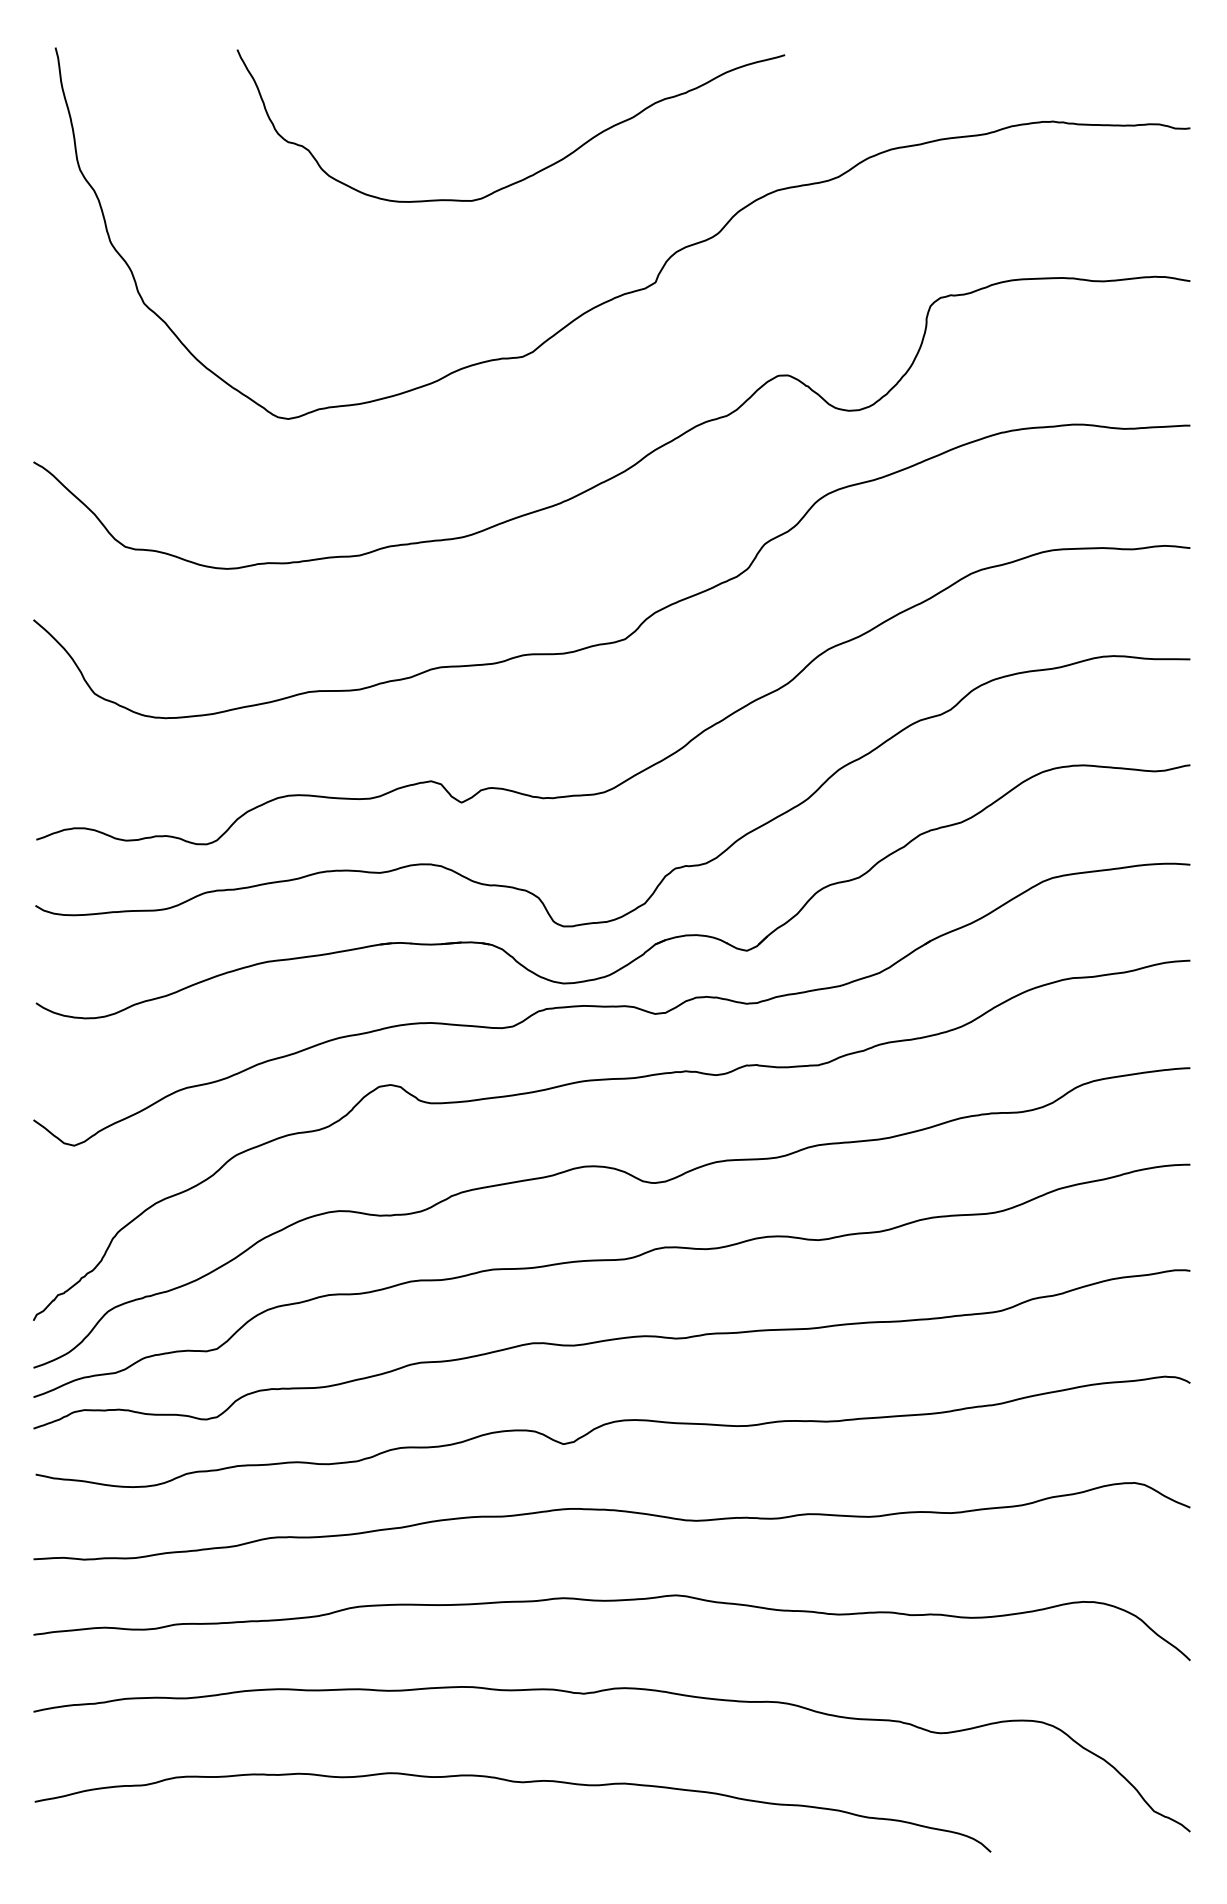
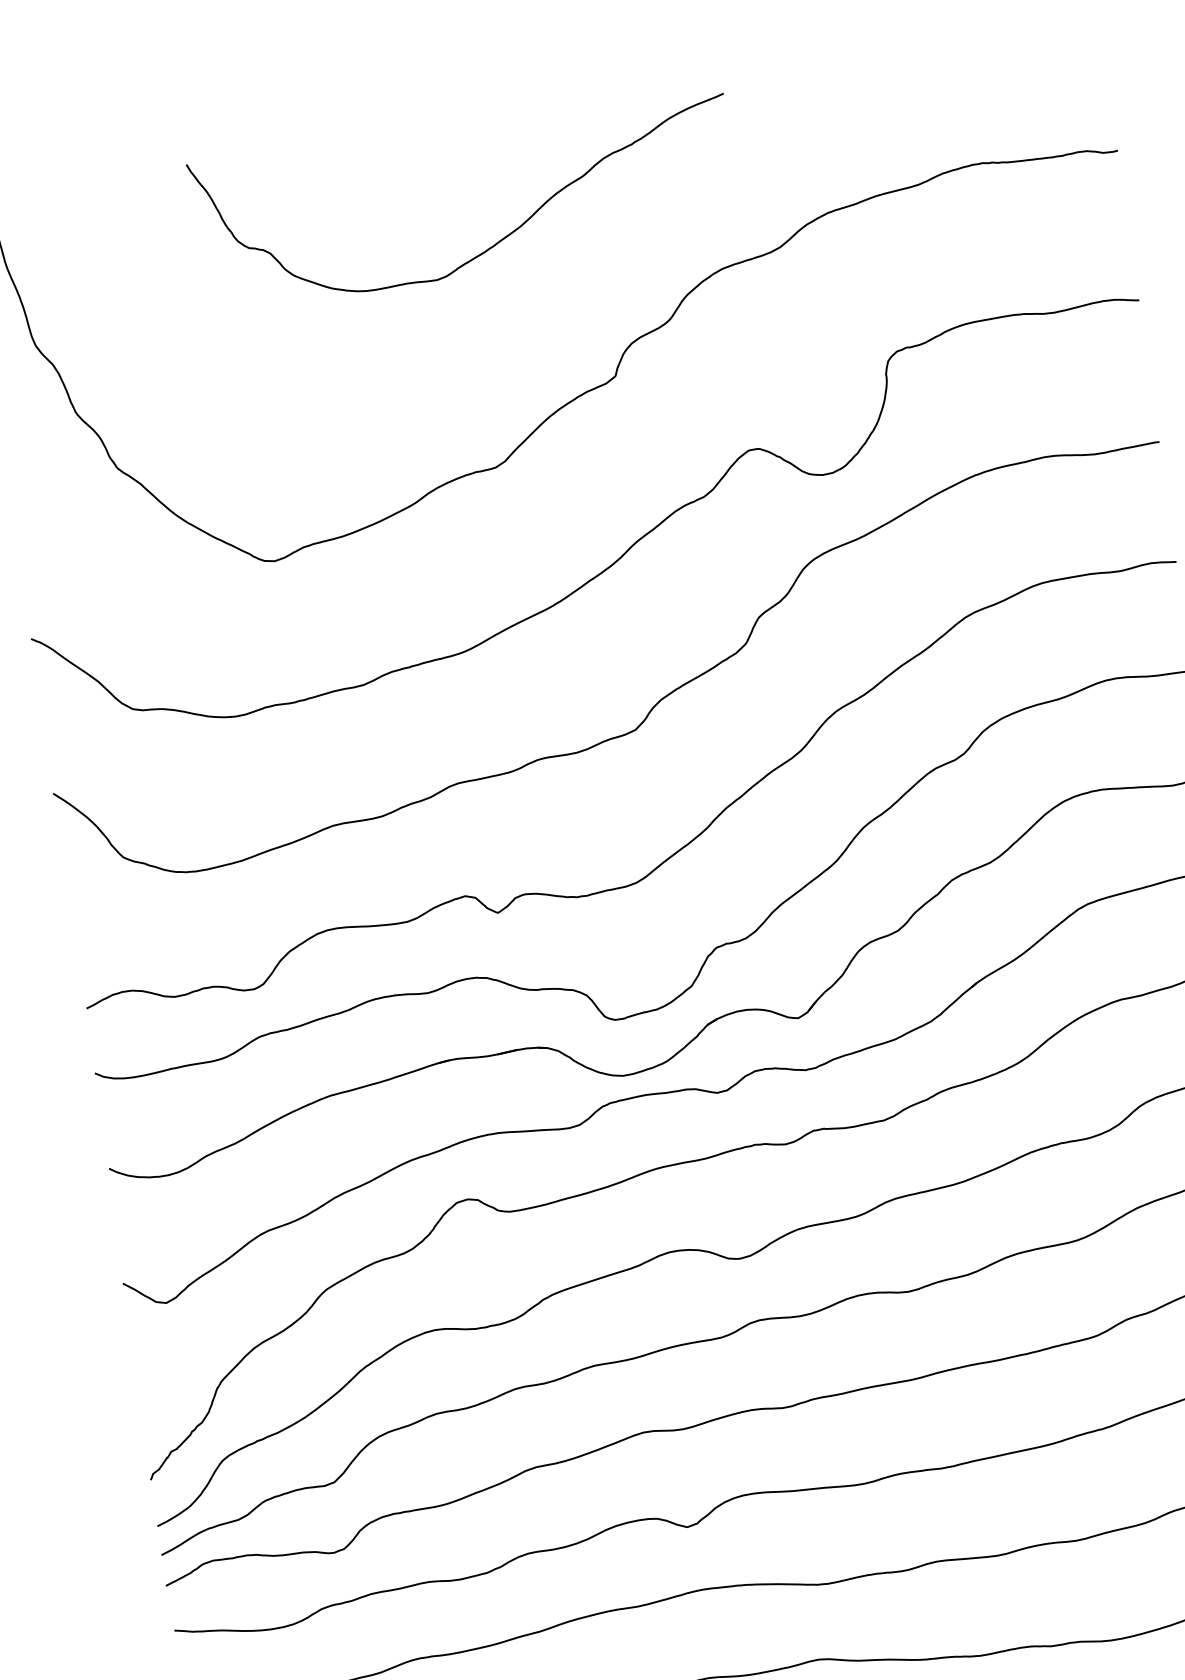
curve: (533, 173) -> (493, 244), moved

